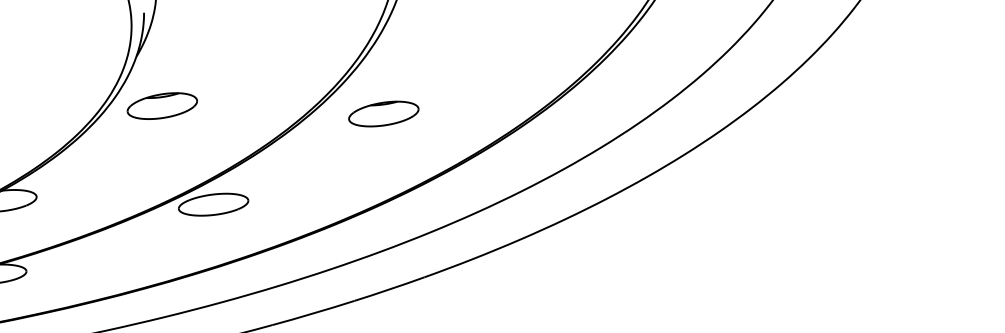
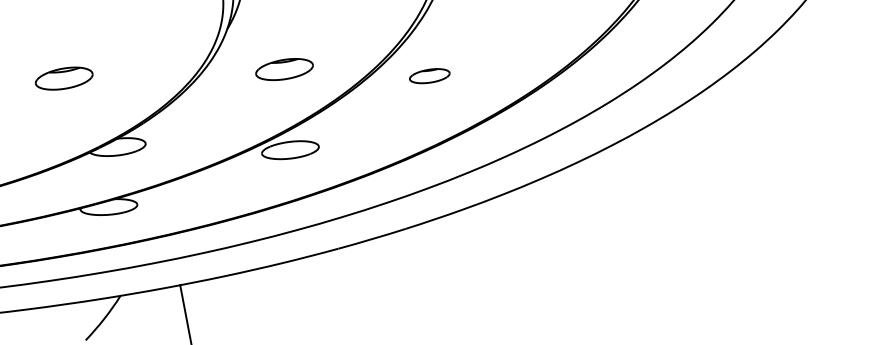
part: (162, 106) -> (284, 69), moved
part: (383, 114) -> (429, 76), size x0.7

